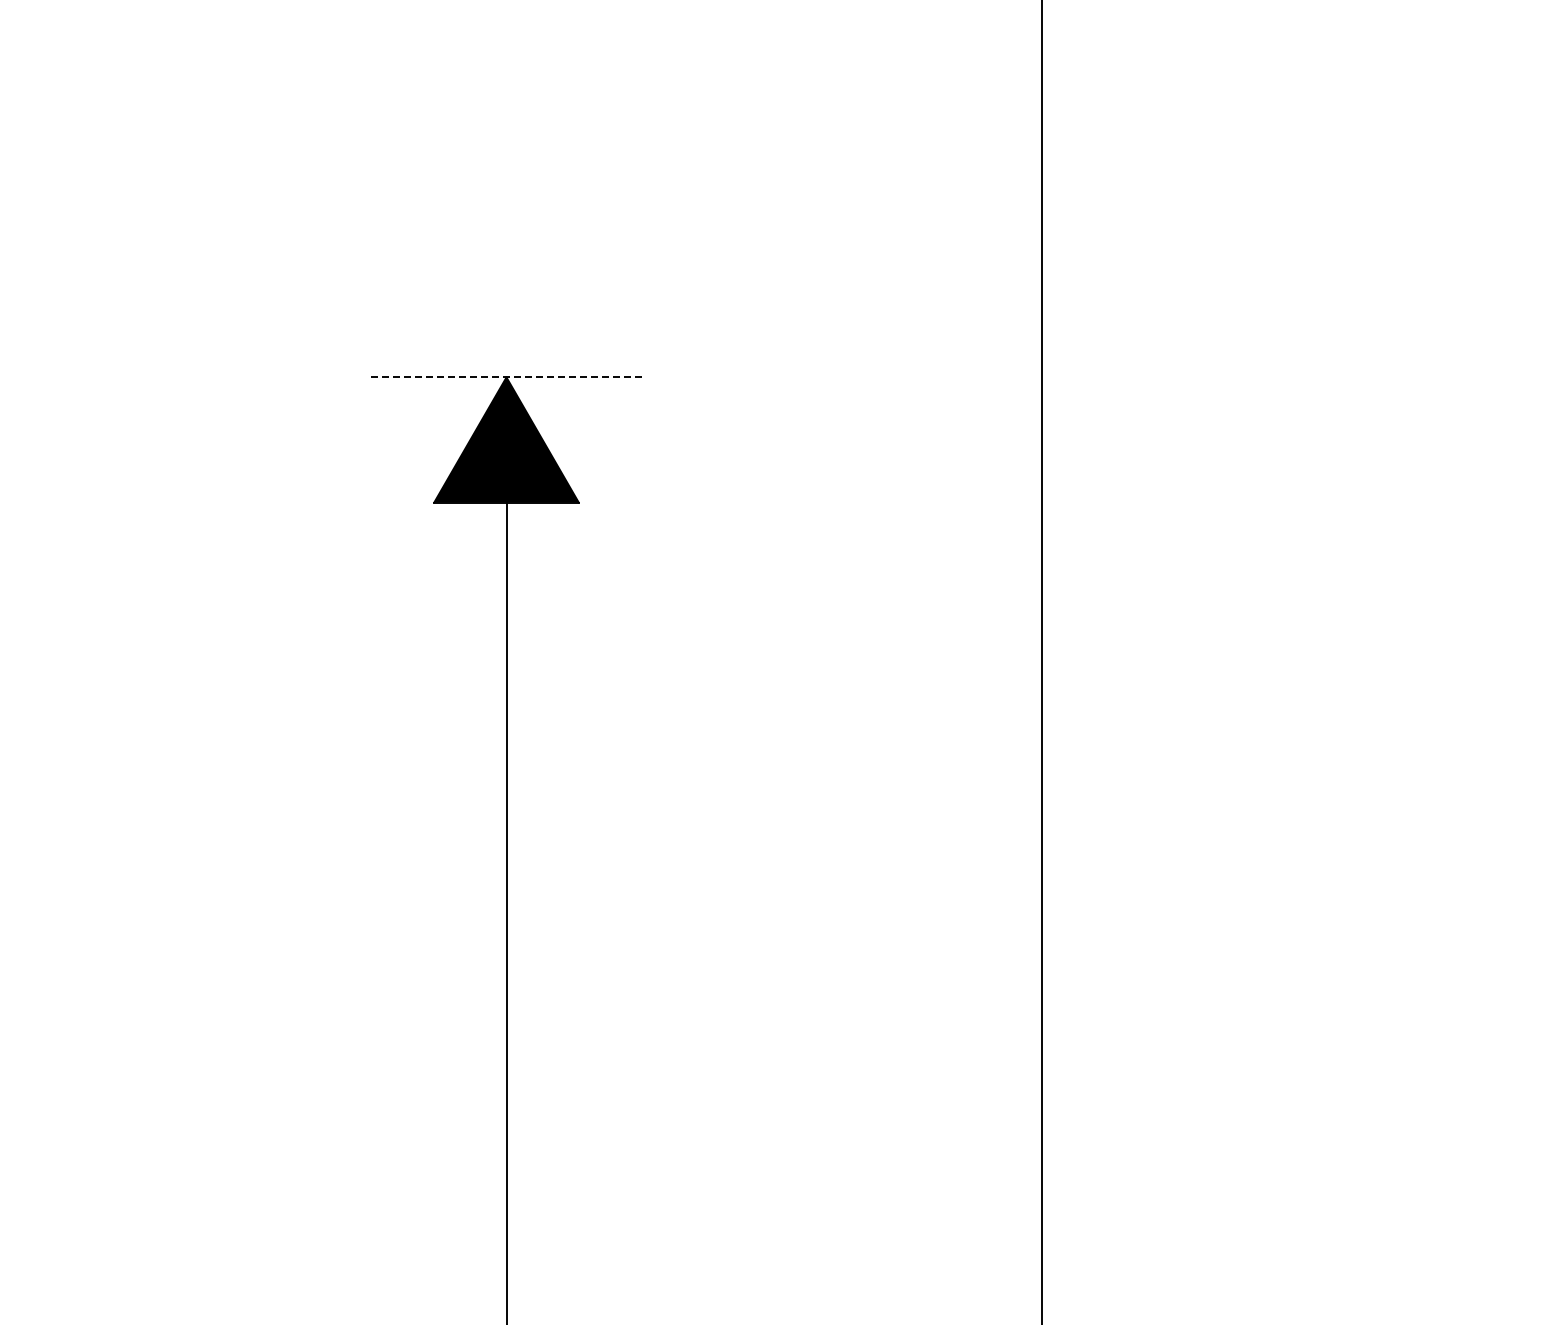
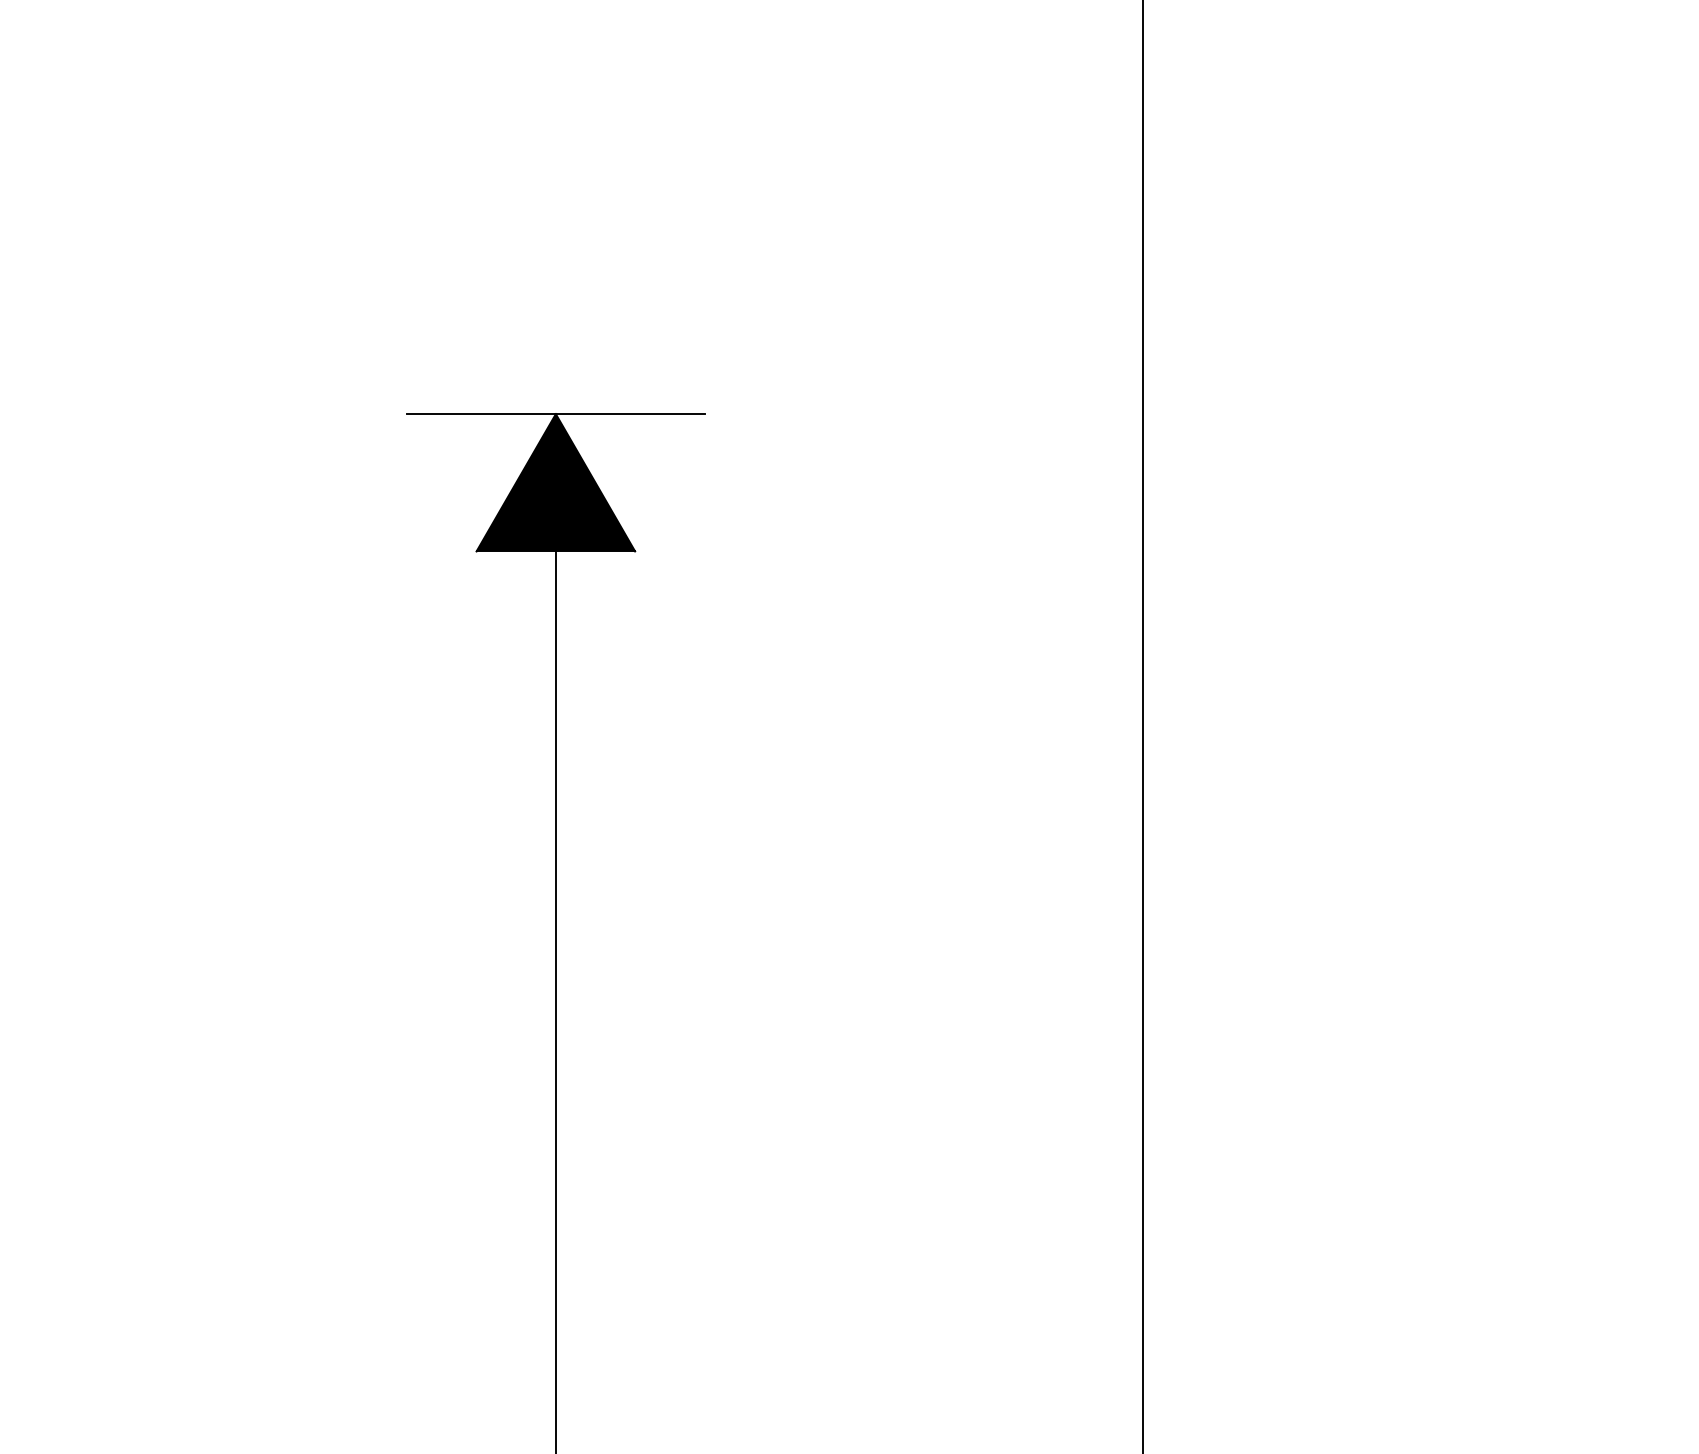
line: (506, 377) -> (555, 414), dashed -> solid

